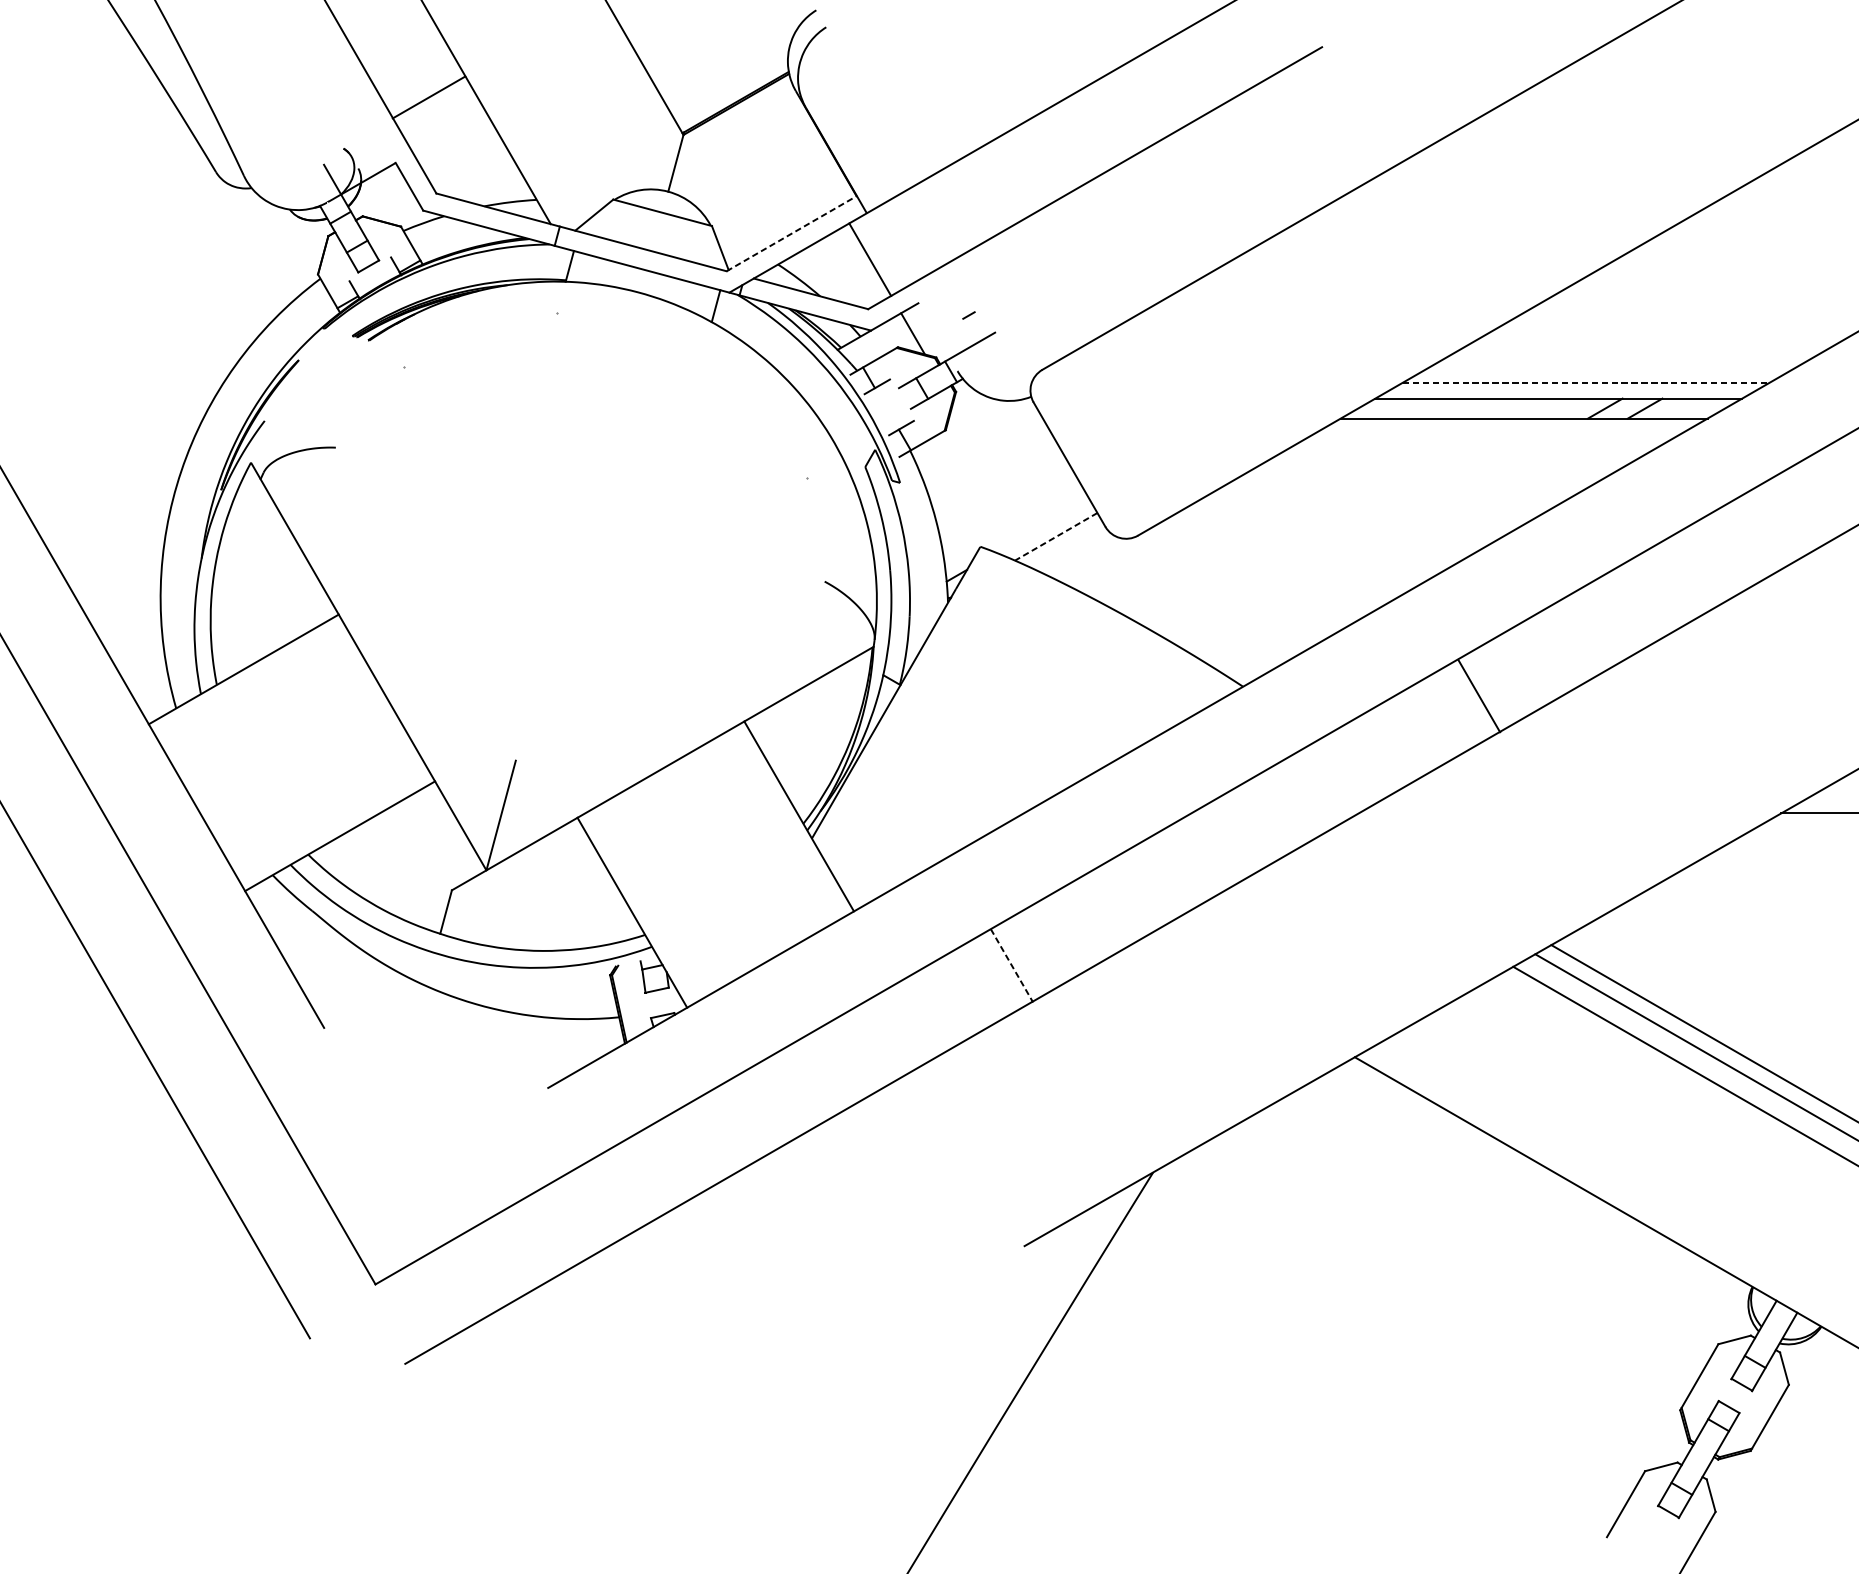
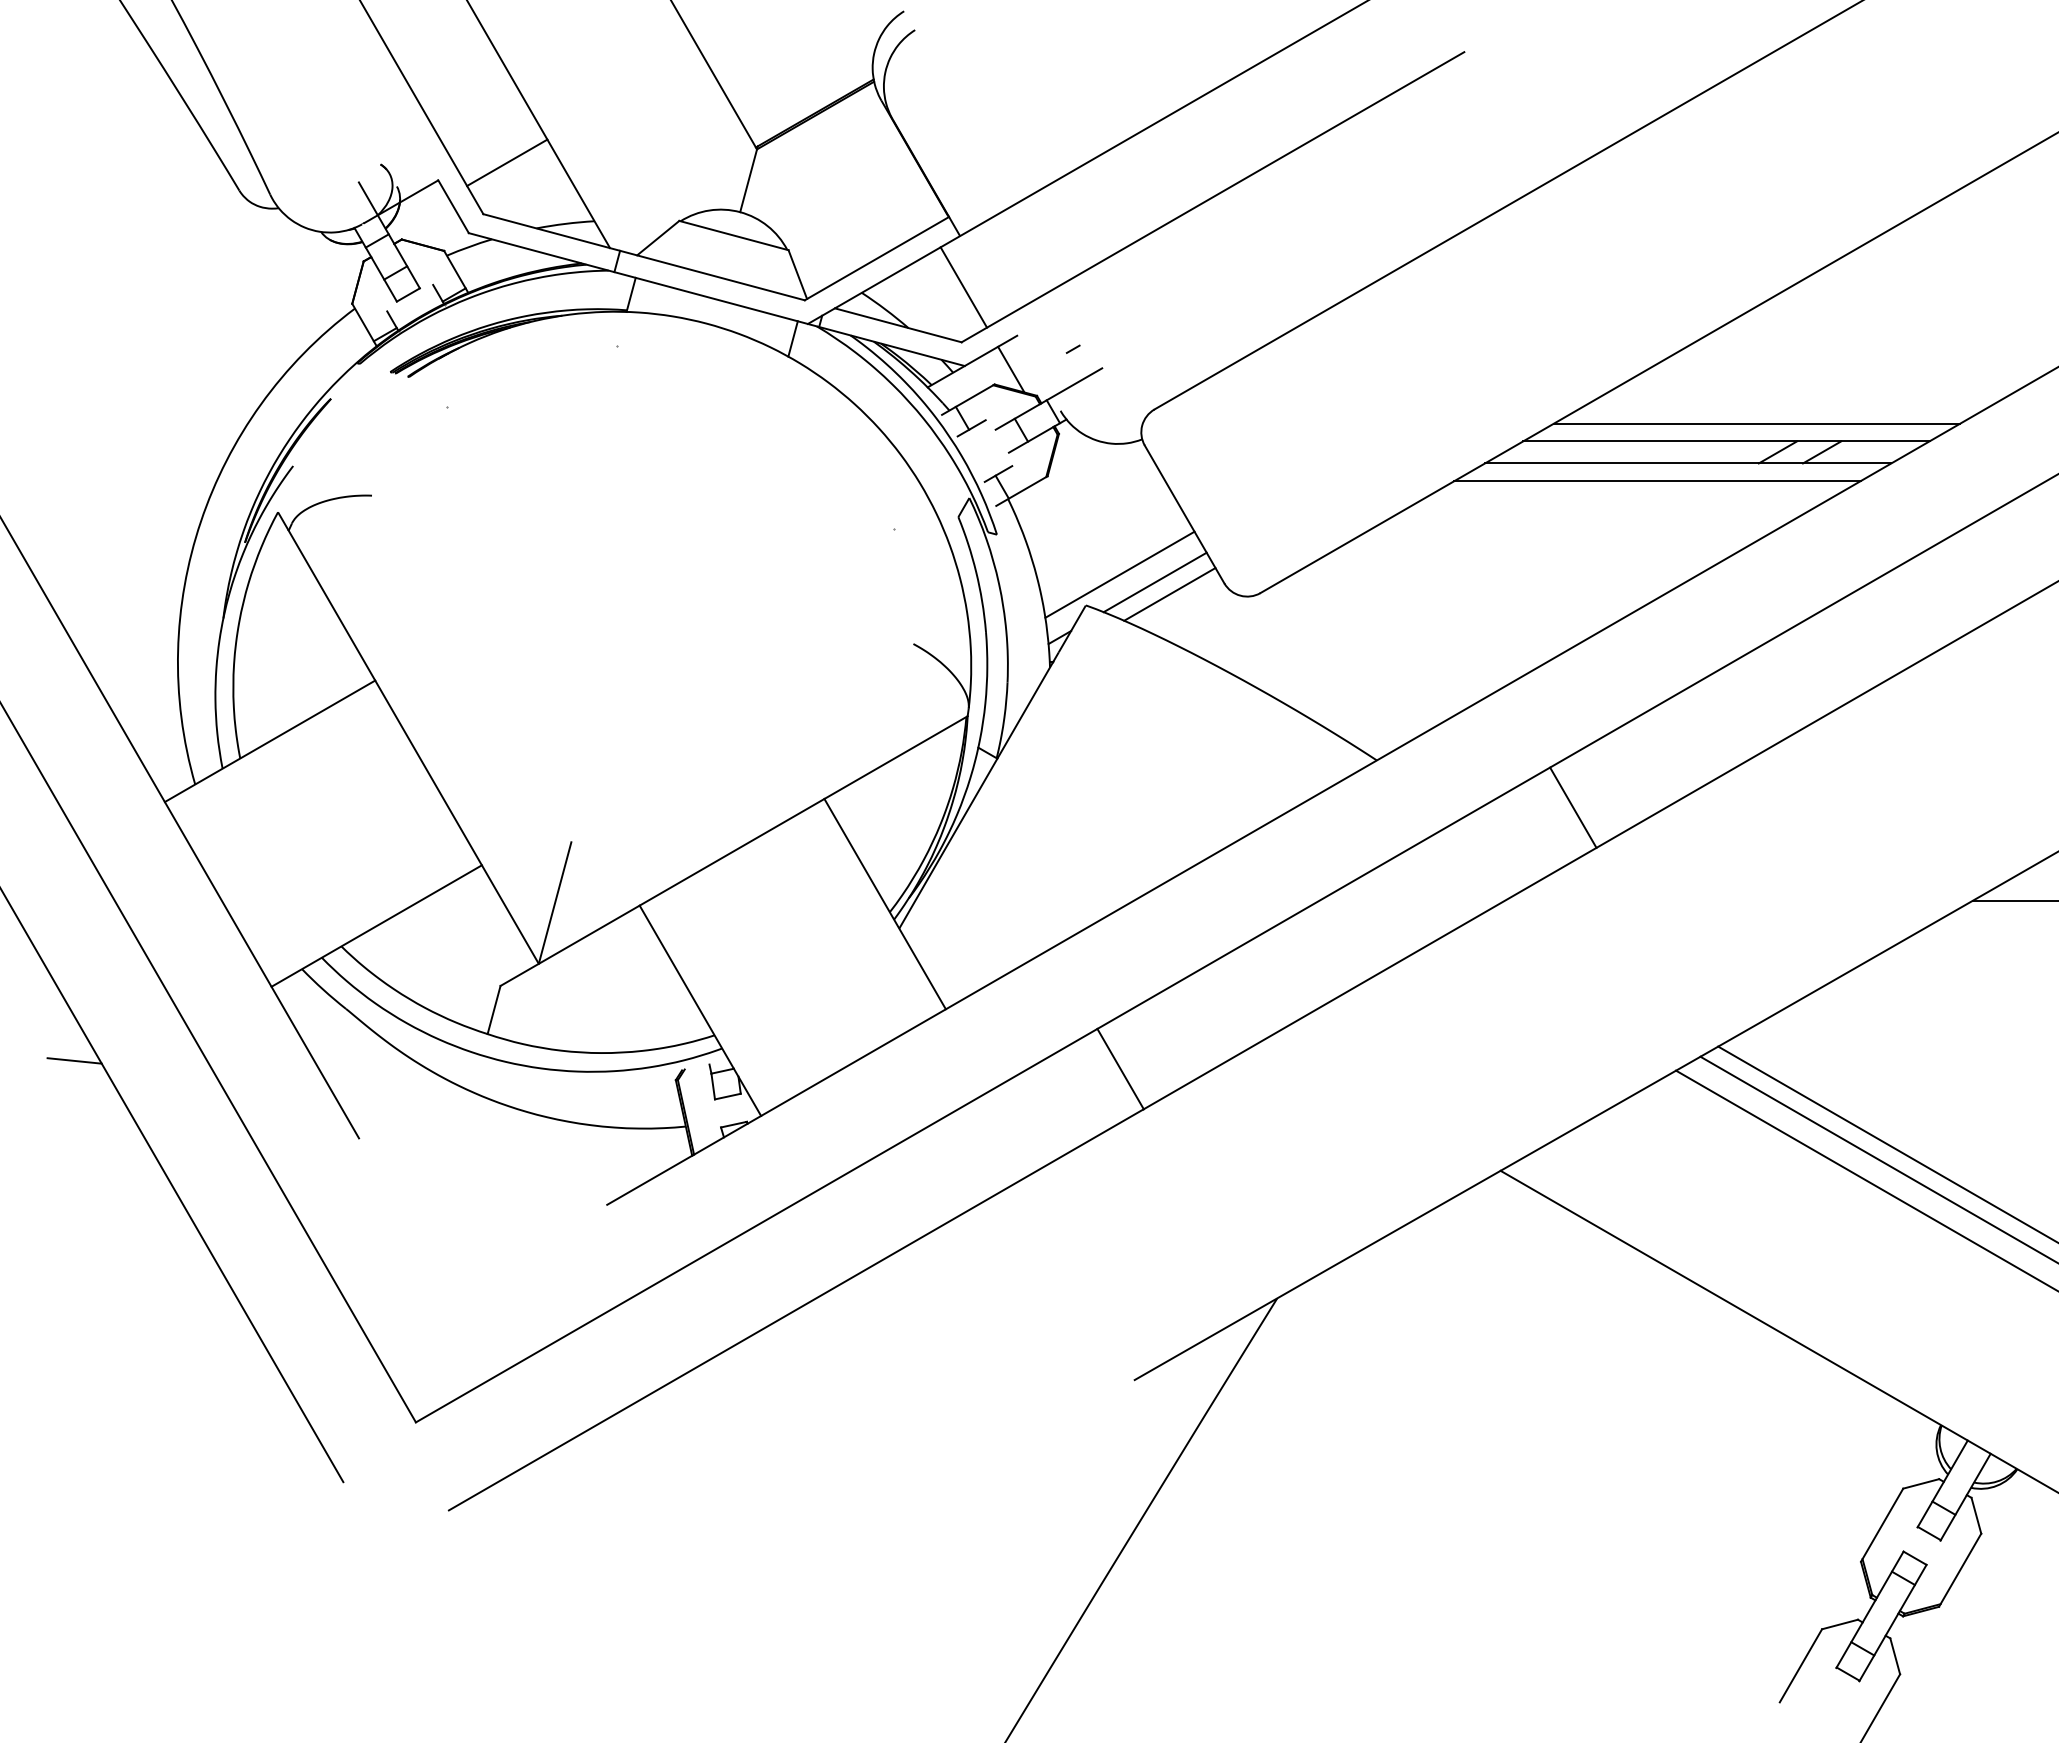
line: (429, 97) -> (507, 162), moved
line: (792, 233) -> (877, 258), dashed -> solid
line: (1586, 382) -> (1757, 423), dashed -> solid
line: (1496, 434) -> (1657, 481), added
line: (1010, 518) -> (1119, 574), added
line: (1042, 526) -> (1154, 582), added
line: (1055, 536) -> (1169, 594), dashed -> solid
line: (1479, 695) -> (1573, 807), moved
line: (67, 957) -> (74, 1060), added
line: (1011, 965) -> (1120, 1069), dashed -> solid

